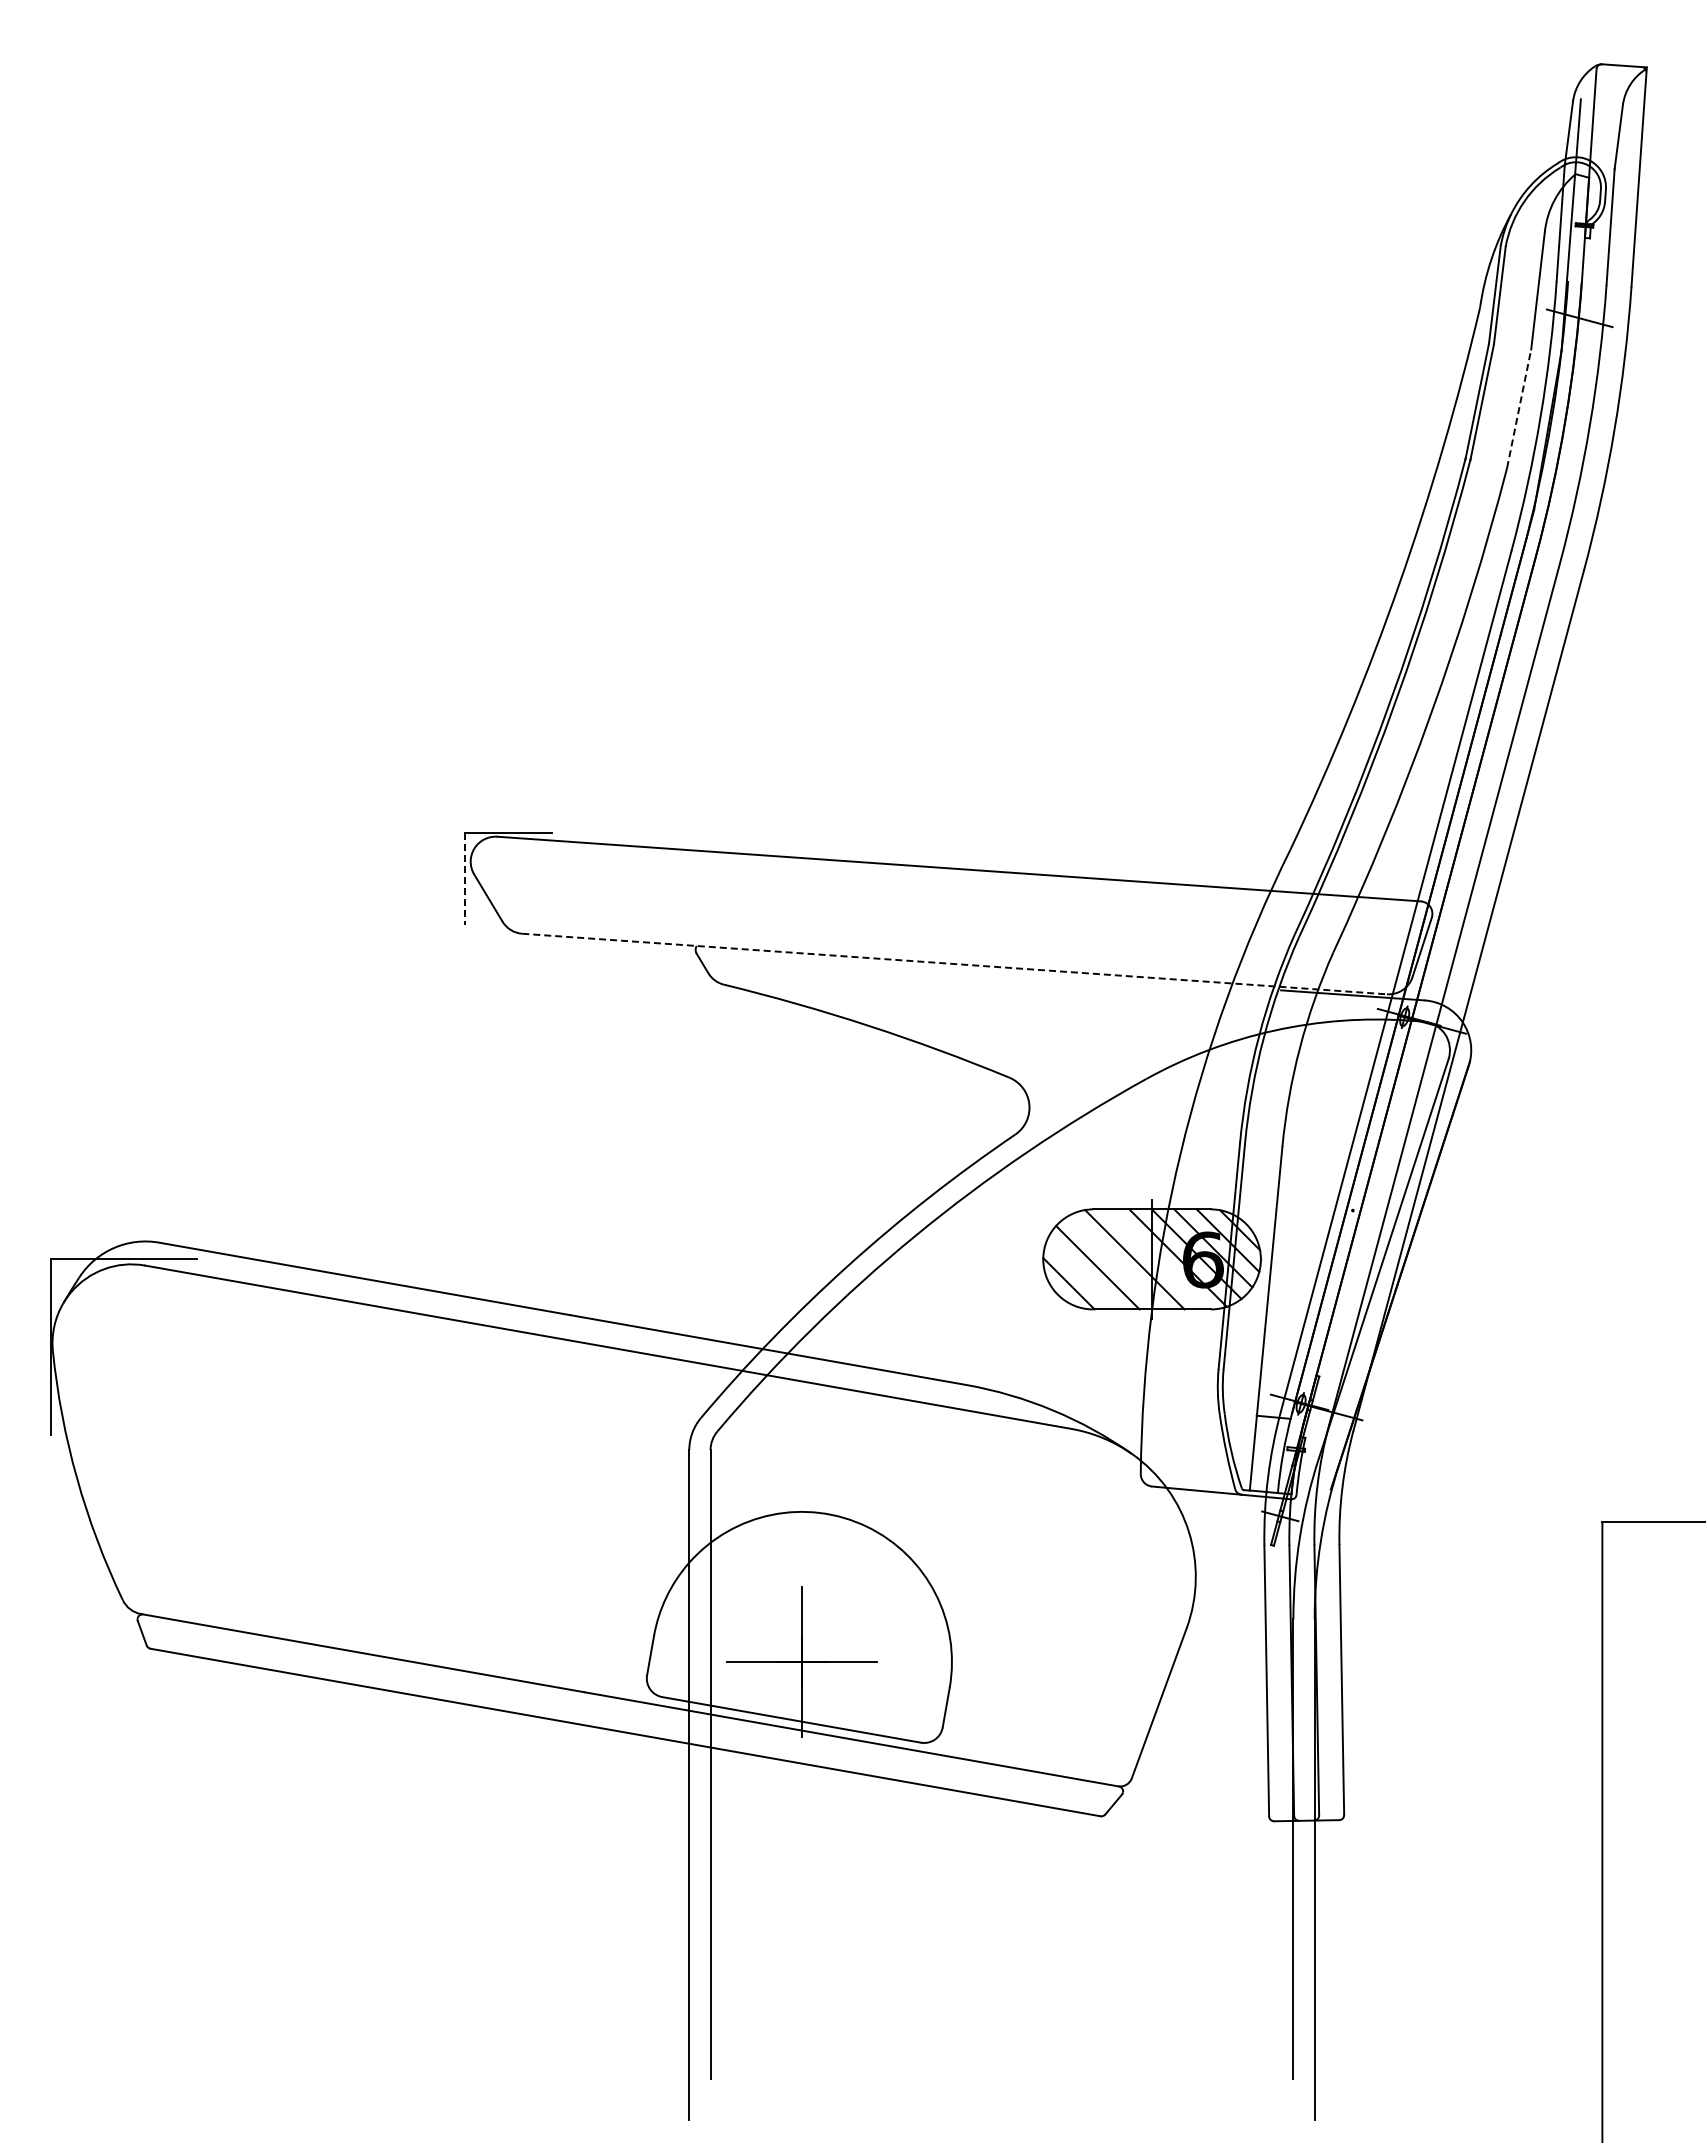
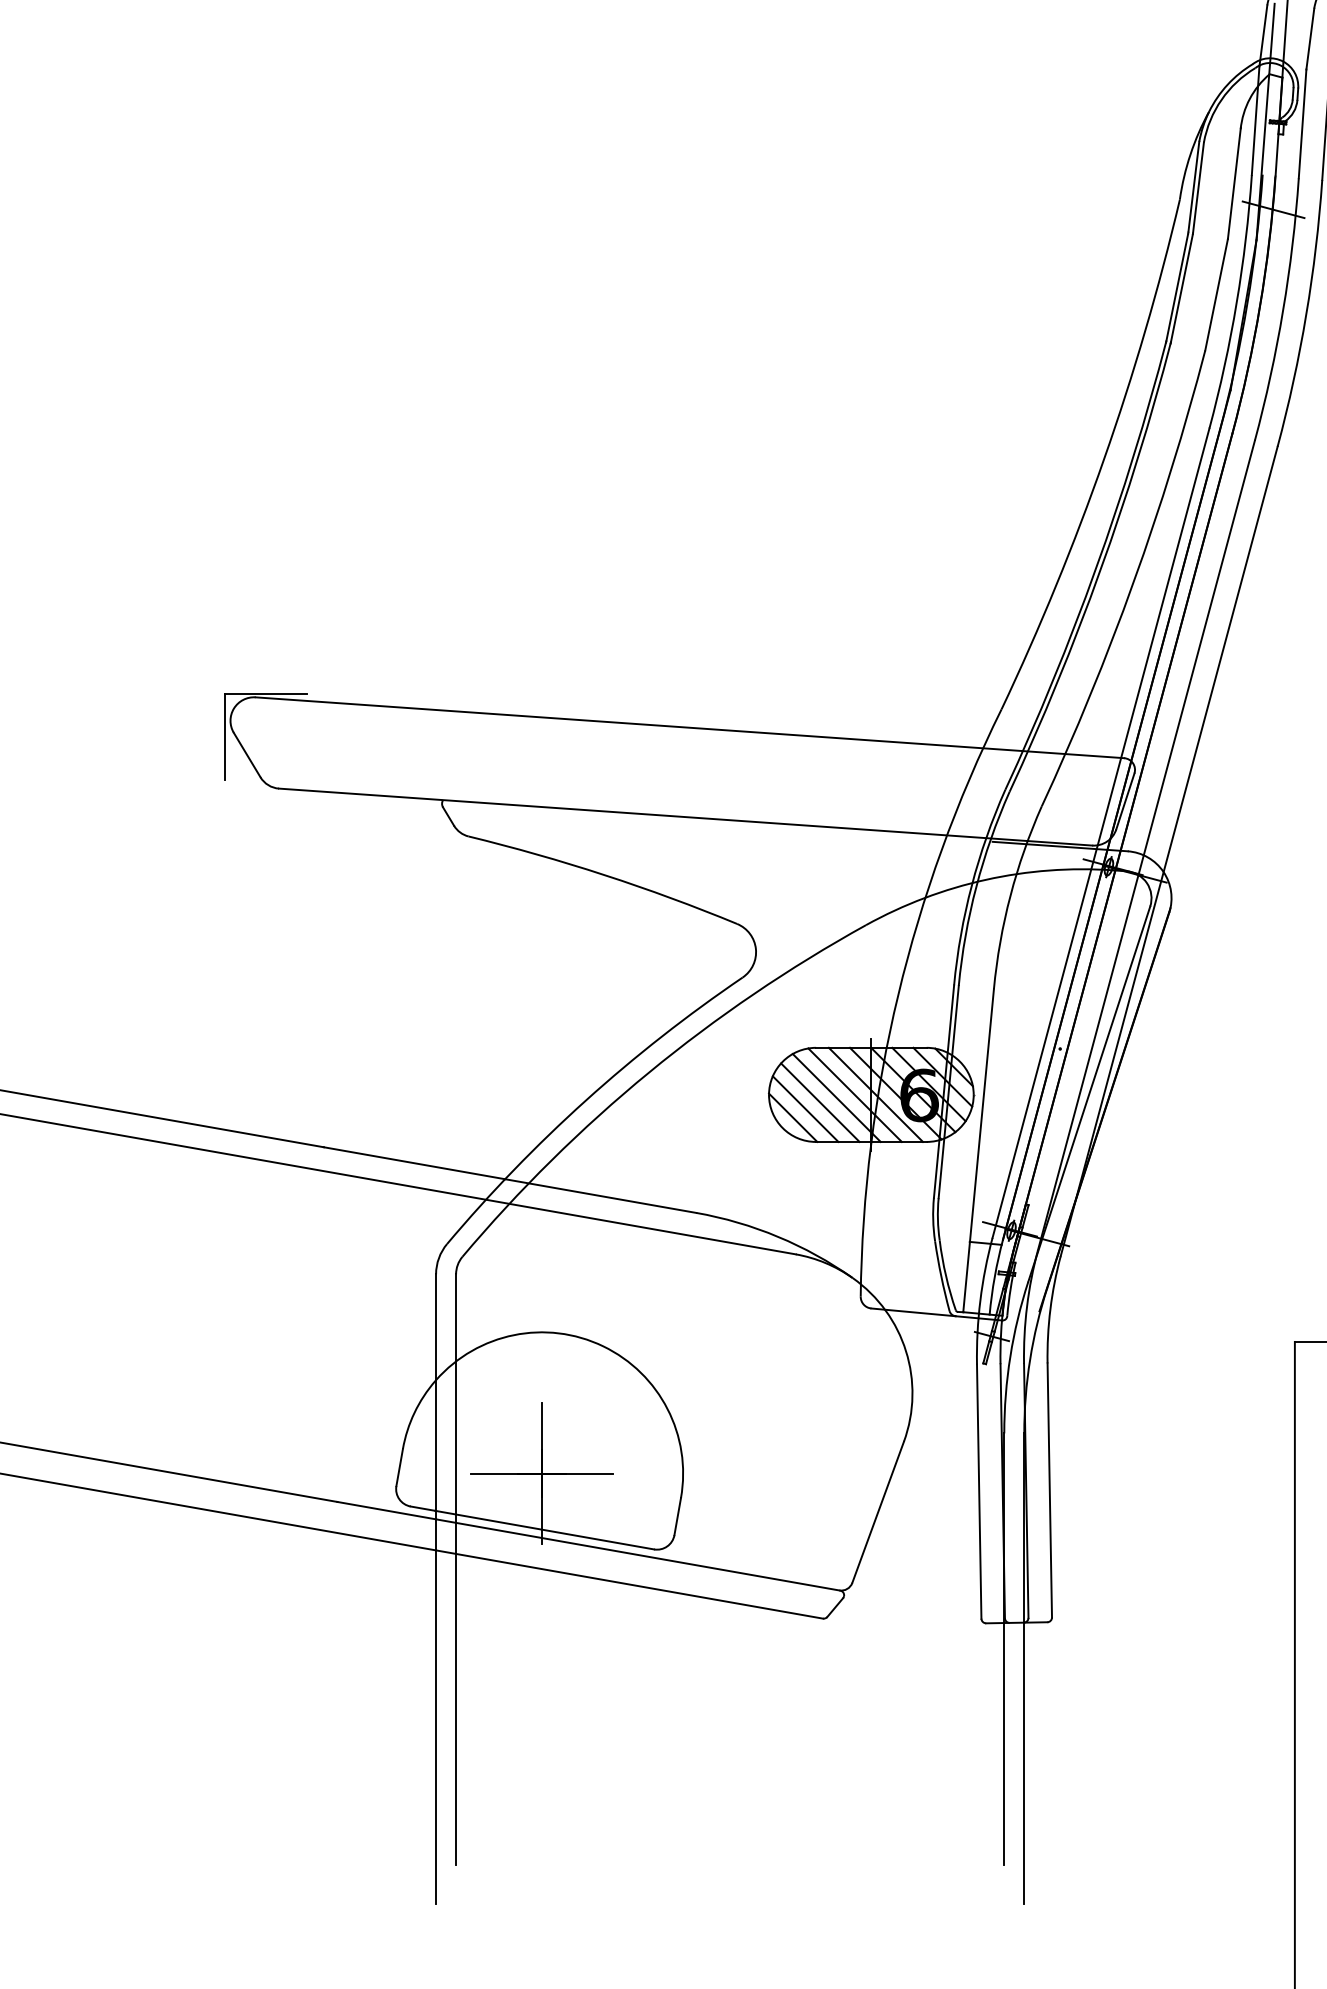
line: (1519, 408) -> (1216, 294), dashed -> solid
line: (465, 879) -> (225, 737), dashed -> solid
line: (955, 964) -> (686, 817), dashed -> solid
line: (1156, 1259) -> (875, 1094), added
line: (1115, 1262) -> (836, 1097), added
line: (1082, 1274) -> (805, 1109), added

